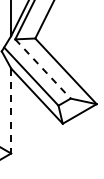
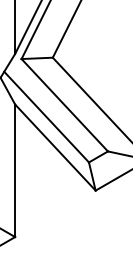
line: (42, 69) -> (64, 106), dashed -> solid
line: (11, 111) -> (15, 171), dashed -> solid

